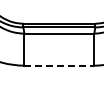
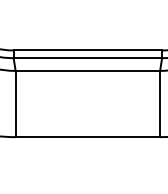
line: (59, 65) -> (88, 136), dashed -> solid

